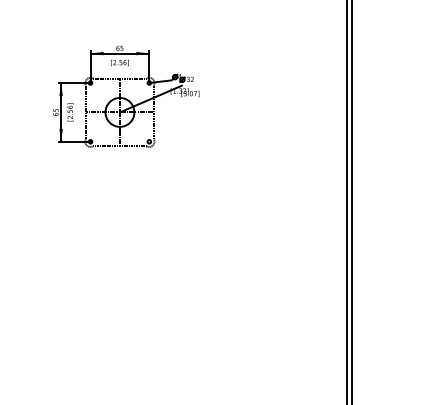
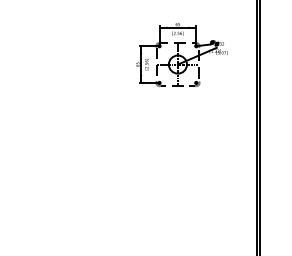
part: (125, 97) -> (181, 55), moved

